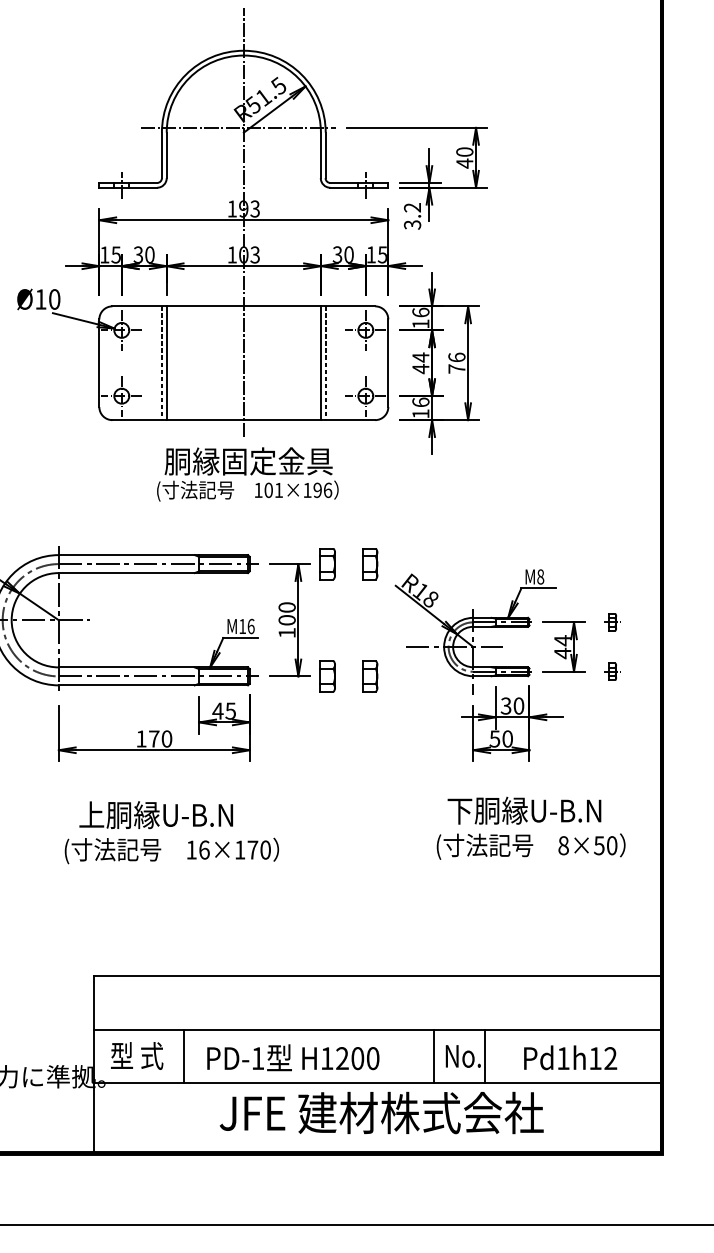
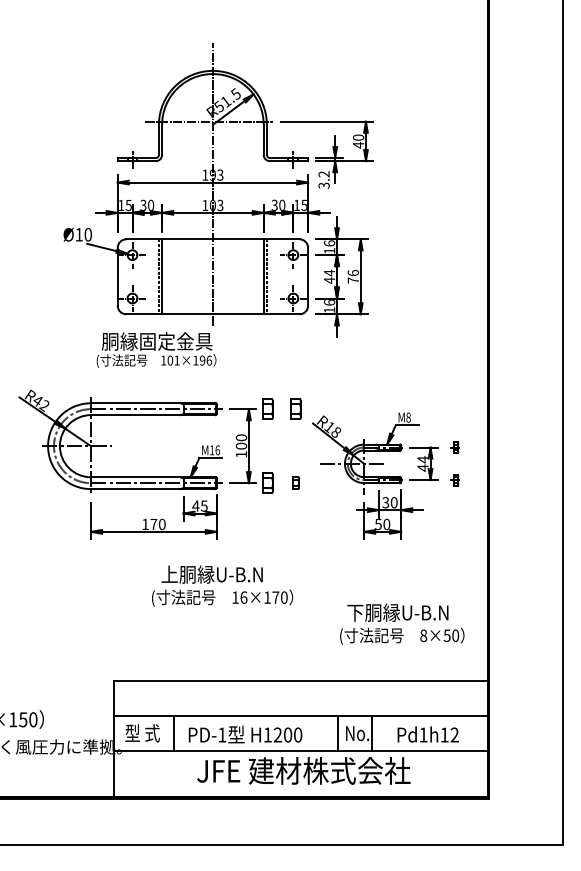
text: (247, 473) -> (156, 349), moved
part: (369, 675) -> (295, 482), size x0.6
text: (531, 827) -> (402, 623), moved
text: (171, 831) -> (222, 585), moved

